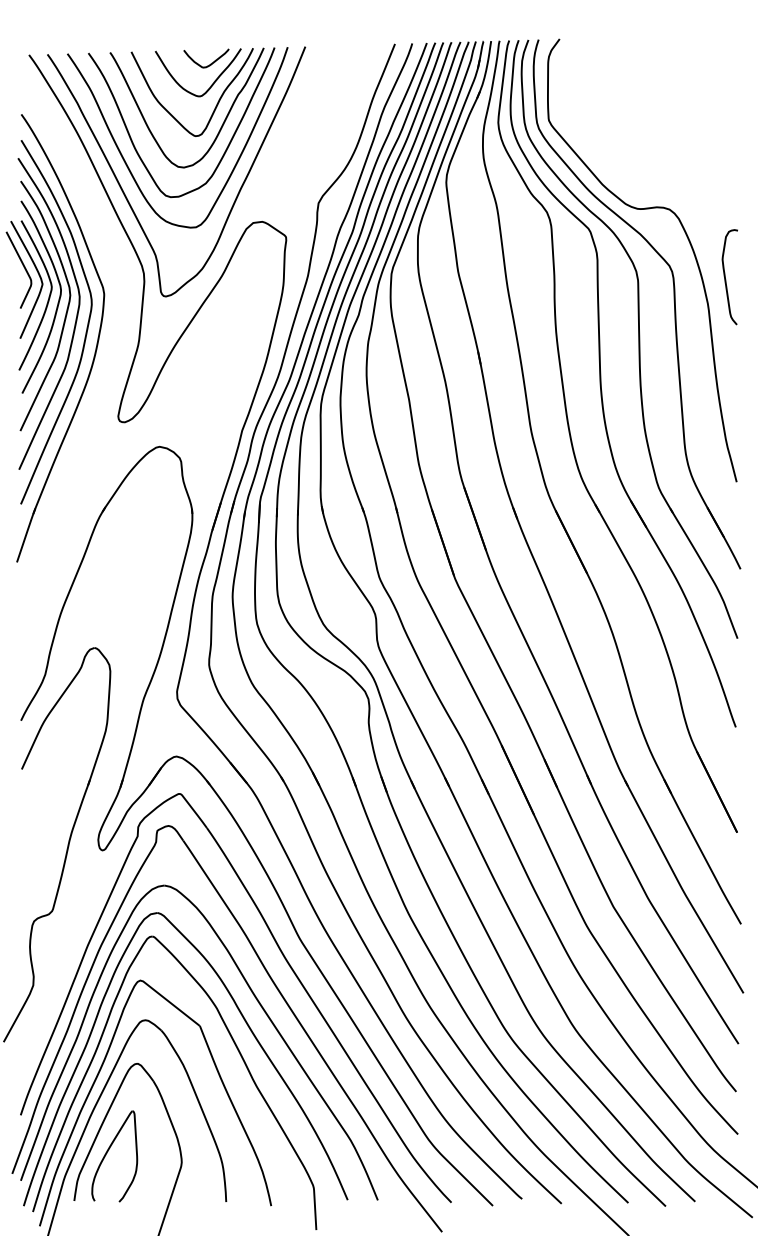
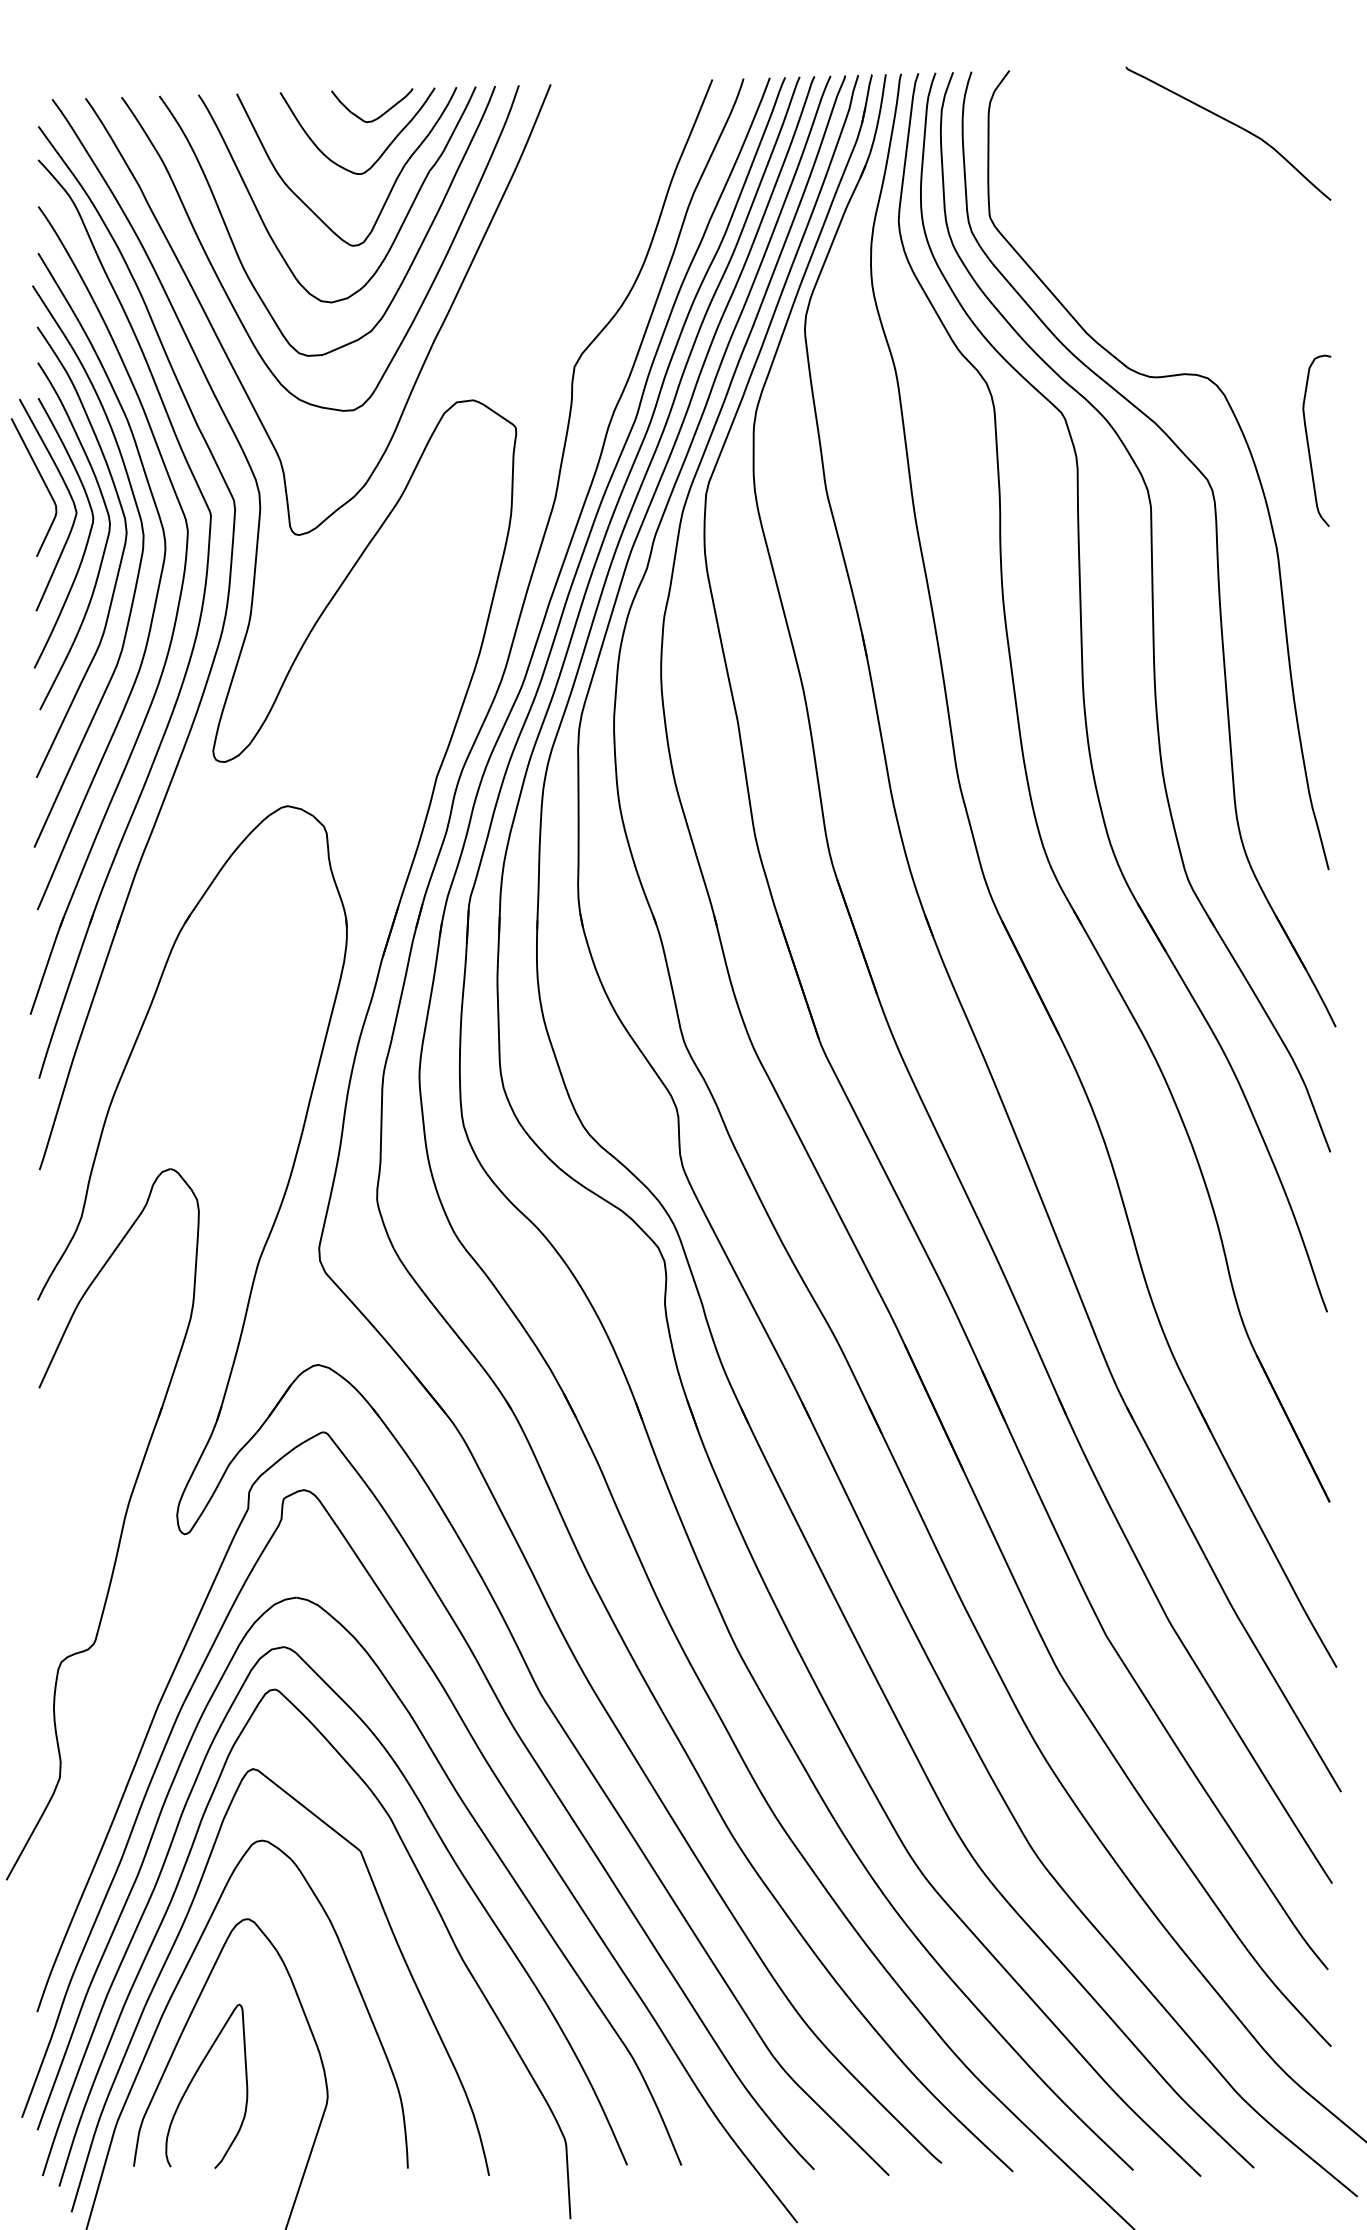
curve: (683, 69) -> (1232, 125), added
curve: (726, 279) -> (1310, 444), moved
part: (104, 364) -> (188, 657), added

